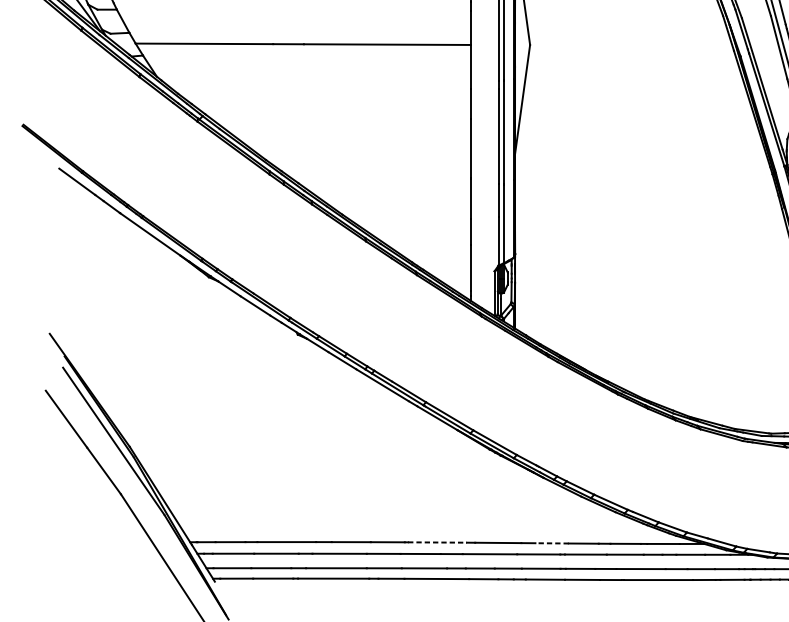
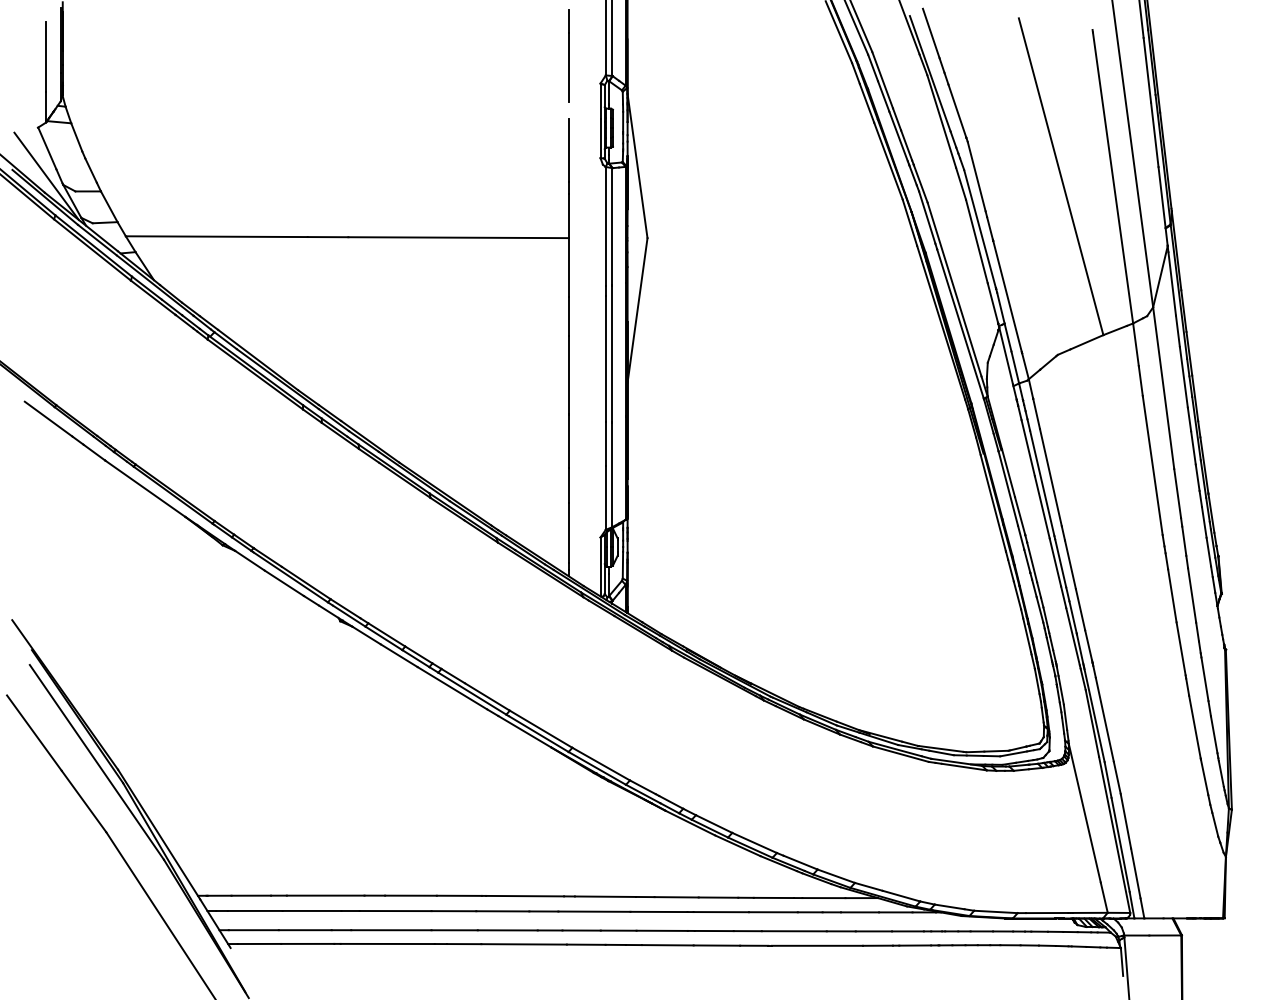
line: (437, 542) -> (525, 896), dashed -> solid
line: (552, 543) -> (676, 897), dashed -> solid

